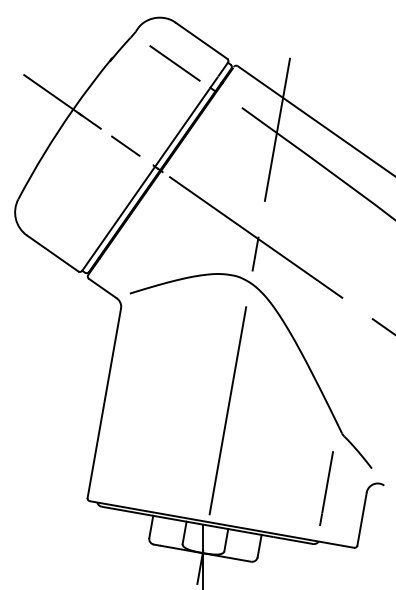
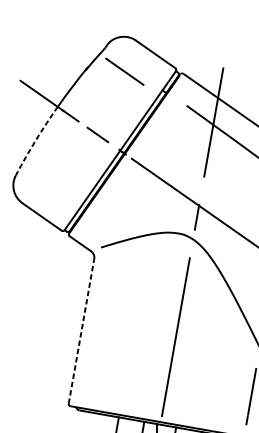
line: (174, 63) -> (124, 71), moved
arc: (44, 153) -> (35, 140), solid -> dashed
line: (104, 403) -> (81, 331), solid -> dashed

